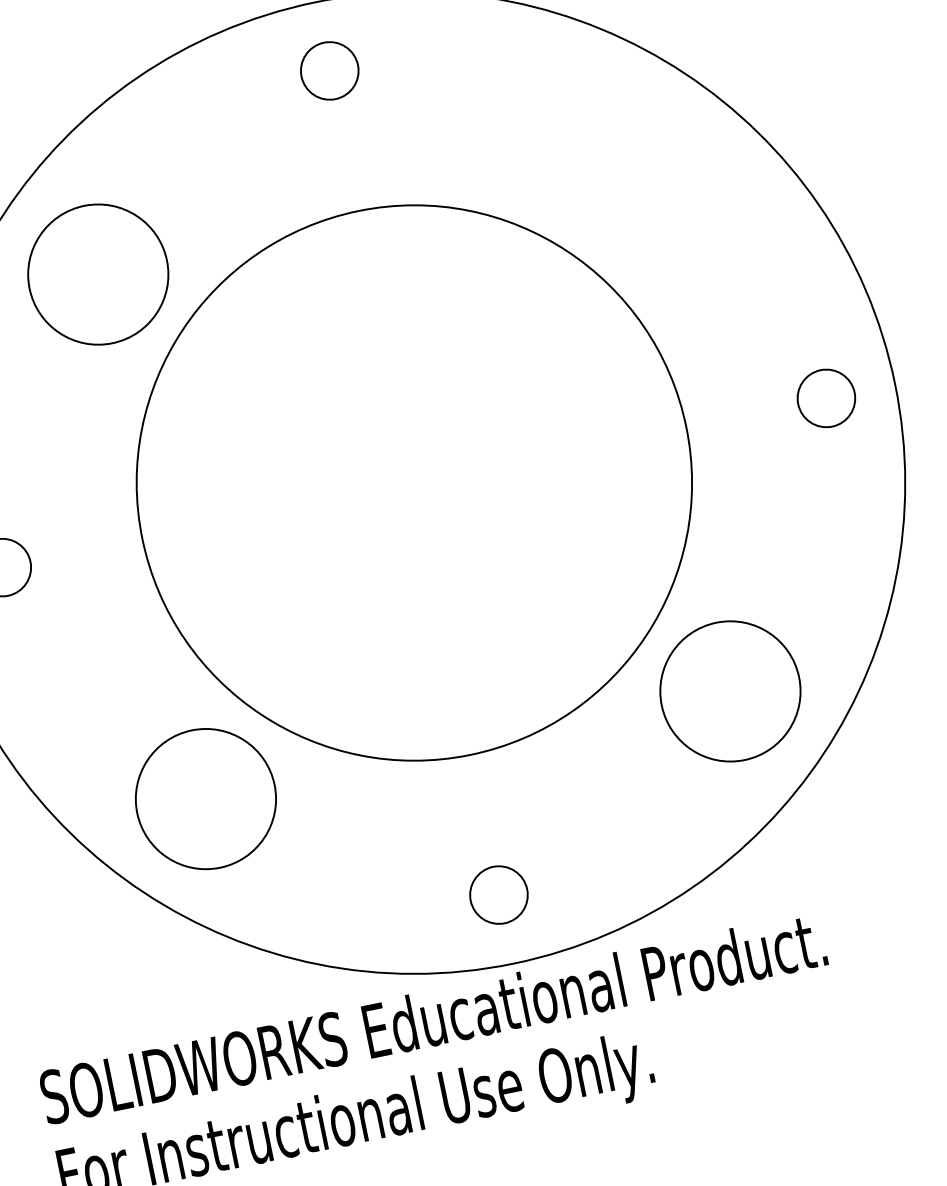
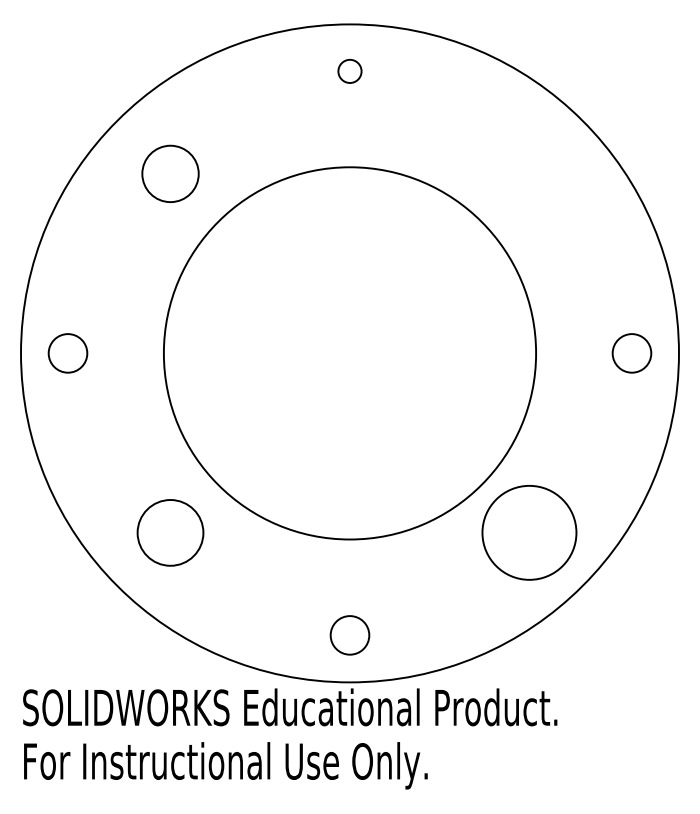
circle: (329, 71) -> (349, 71), size x0.6
circle: (98, 273) -> (170, 173), size x0.6
circle: (205, 798) -> (170, 532), size x0.7

